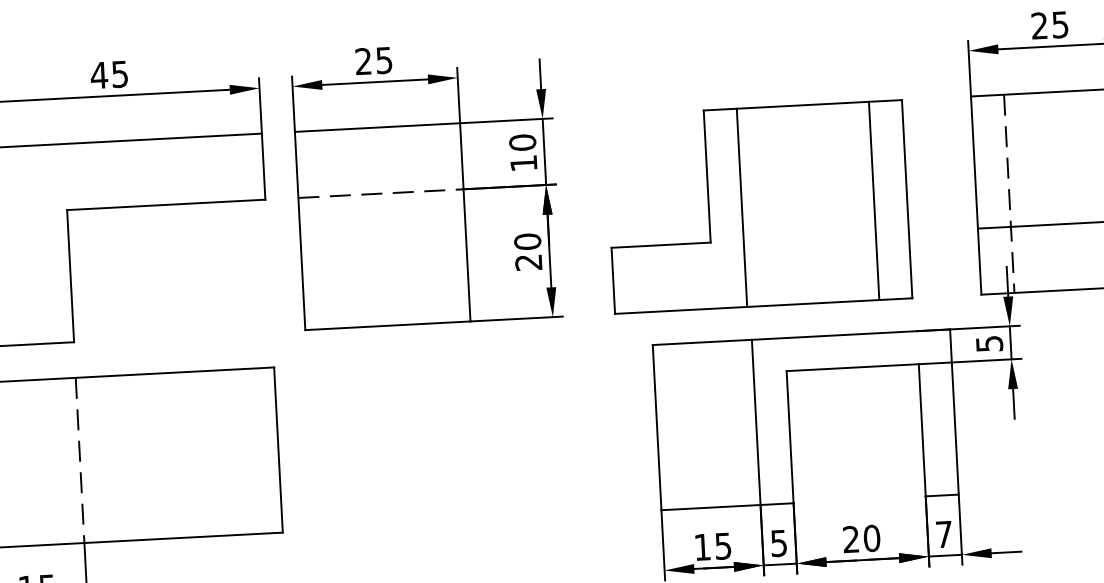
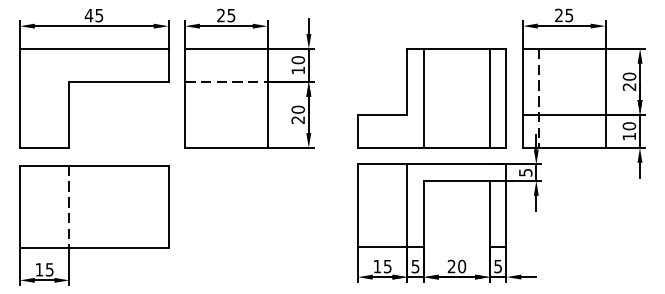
part: (757, 207) -> (431, 98), moved
text: (942, 534) -> (497, 266), 7 -> 5

